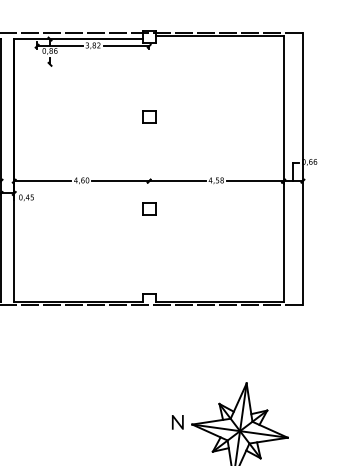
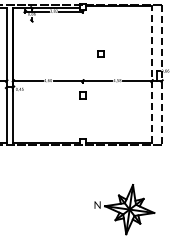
part: (148, 116) -> (100, 53), moved
line: (284, 168) -> (152, 74), solid -> dashed
line: (302, 170) -> (161, 75), solid -> dashed

